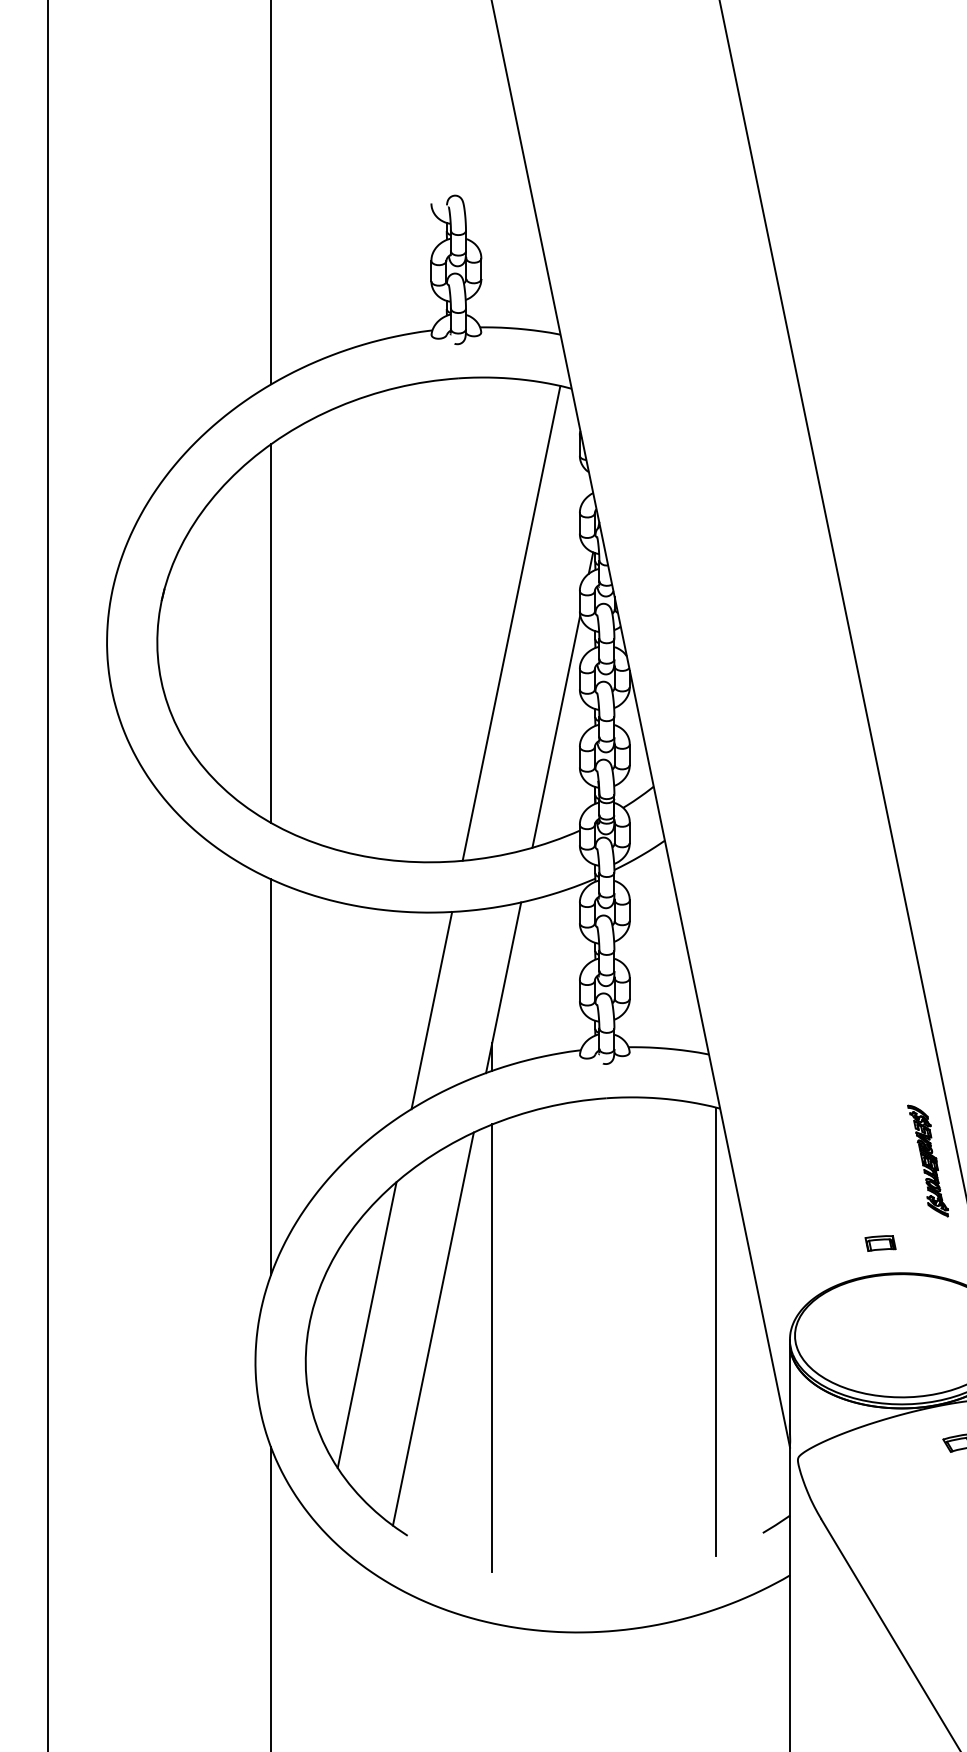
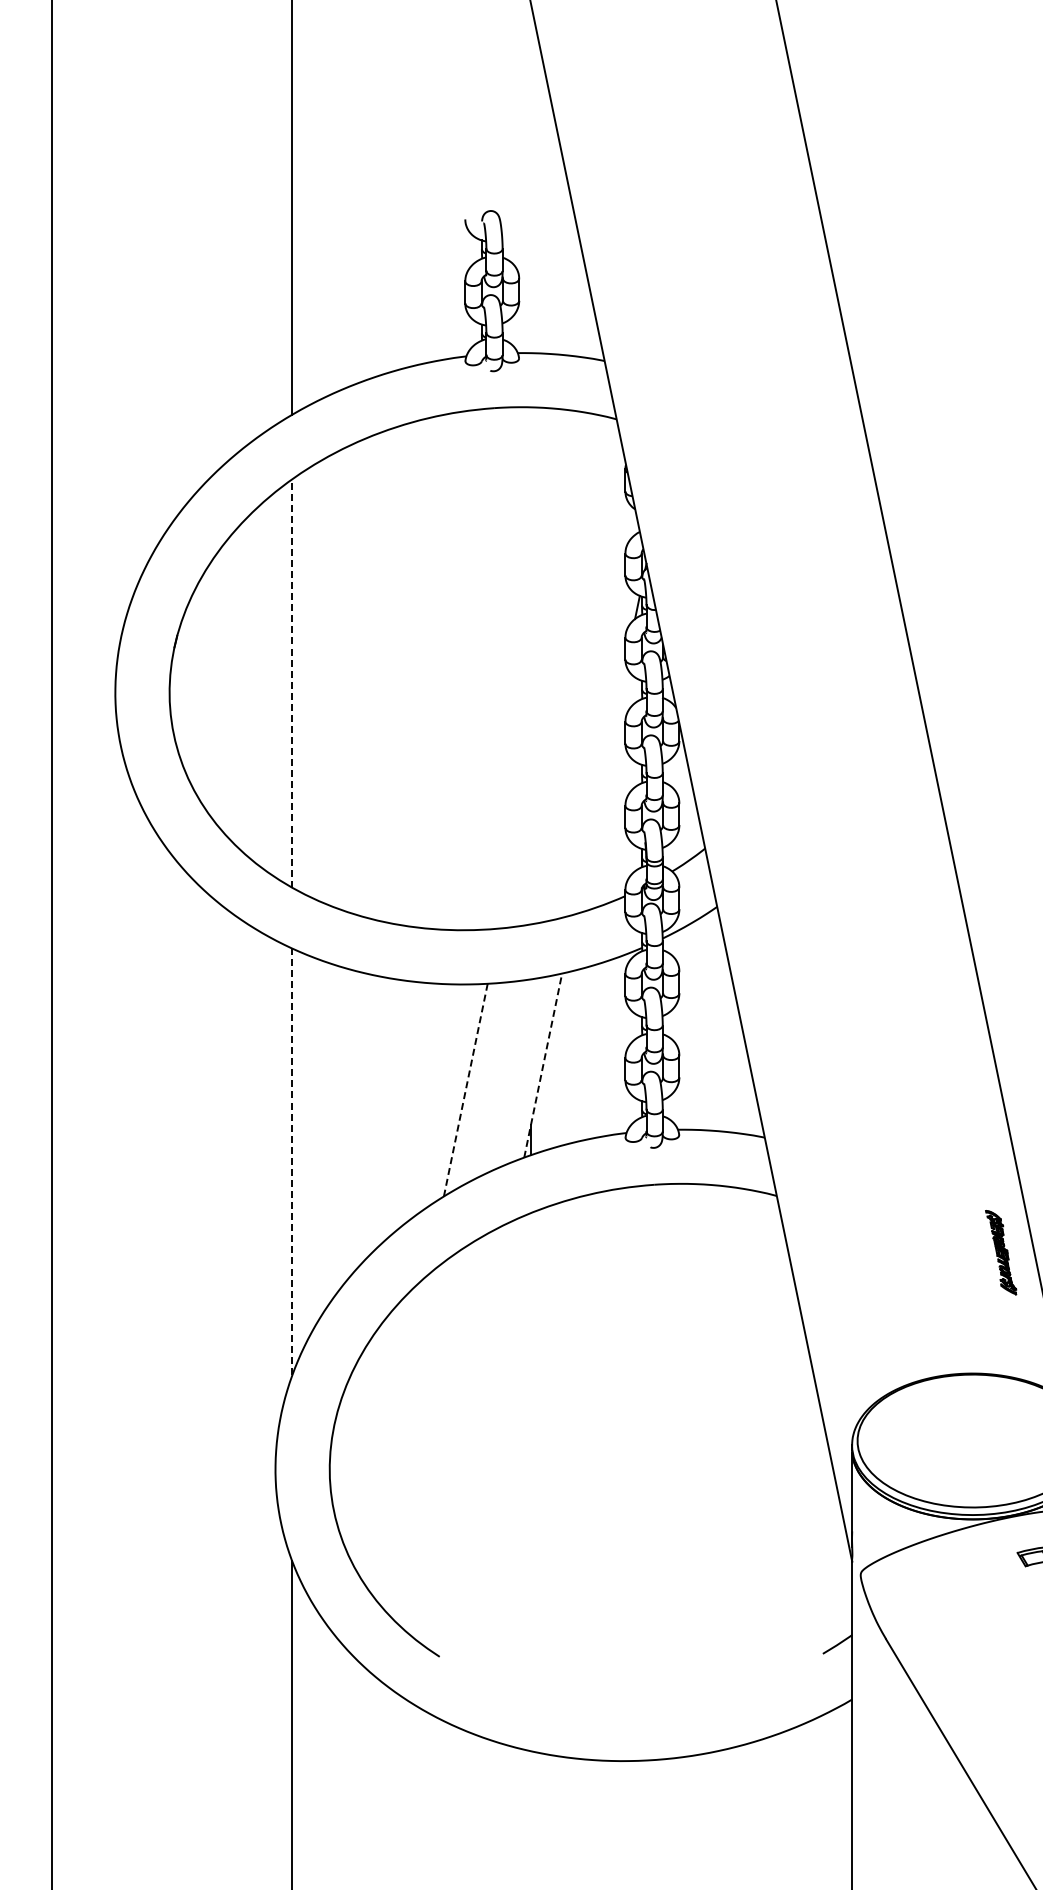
line: (511, 623) -> (551, 672), removed
line: (271, 633) -> (292, 683), solid -> dashed
line: (555, 730) -> (599, 788), removed
line: (503, 987) -> (543, 1065), solid -> dashed
line: (431, 1010) -> (465, 1090), solid -> dashed
line: (271, 1076) -> (292, 1161), solid -> dashed
part: (927, 1161) -> (1000, 1252), size x0.7
part: (880, 1243) -> (949, 1341), removed
line: (366, 1325) -> (395, 1429), removed
line: (433, 1328) -> (467, 1433), removed
line: (715, 1331) -> (771, 1436), removed
line: (491, 1348) -> (530, 1454), removed

